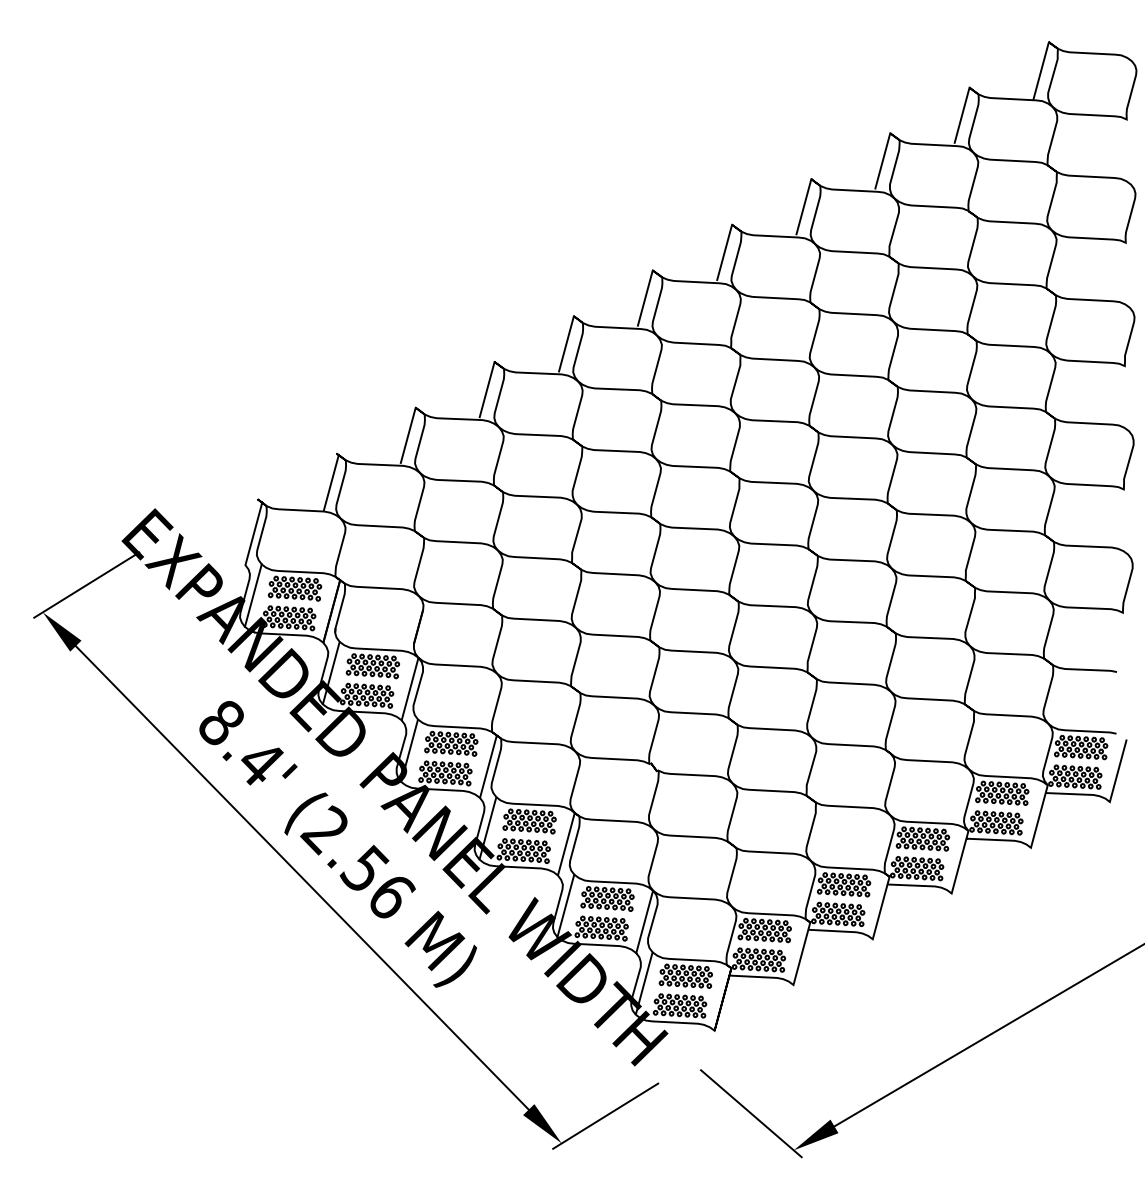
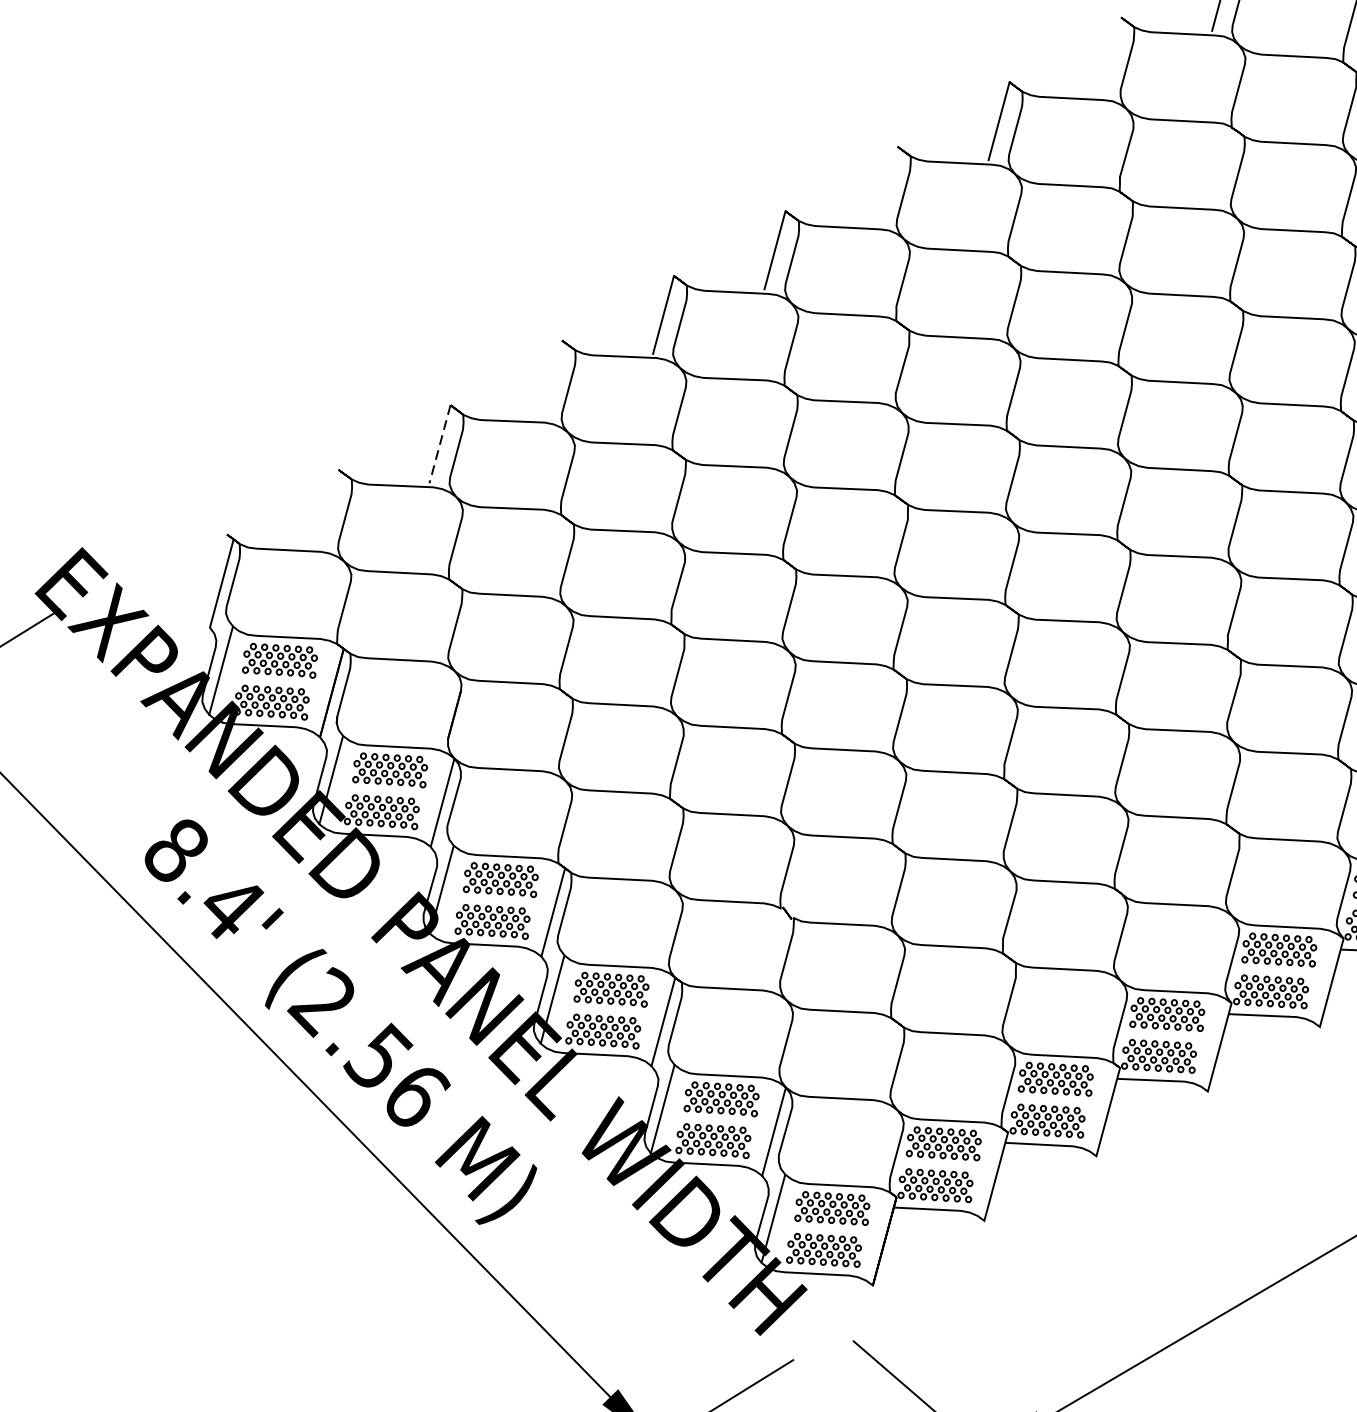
line: (882, 160) -> (1110, 55), removed
line: (724, 252) -> (886, 185), removed
line: (486, 389) -> (550, 379), removed
line: (408, 435) -> (440, 444), solid -> dashed
line: (330, 482) -> (330, 510), removed

